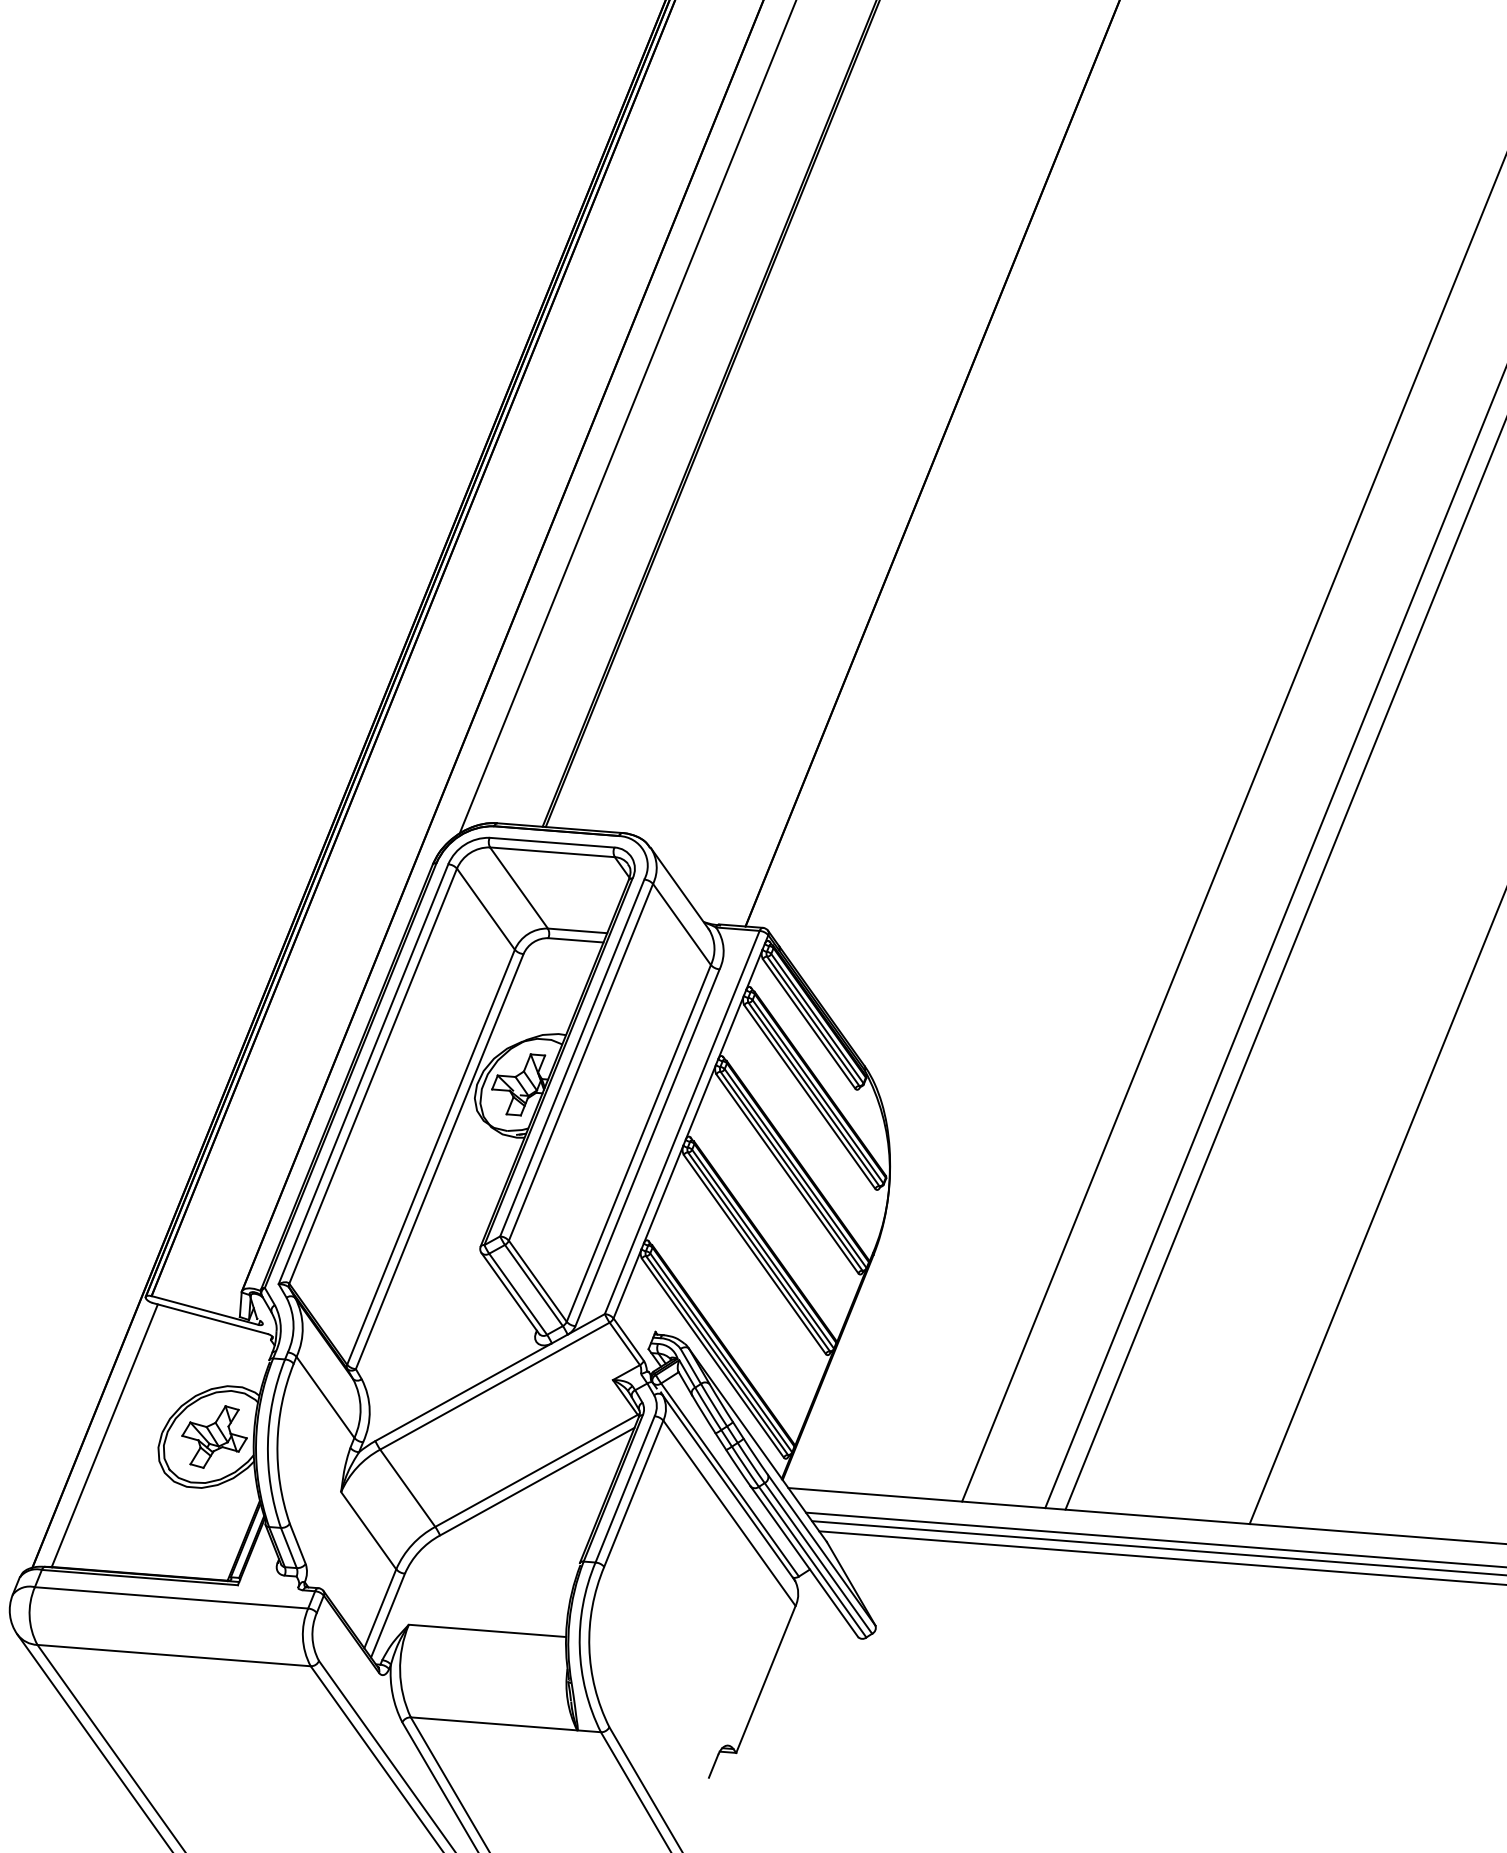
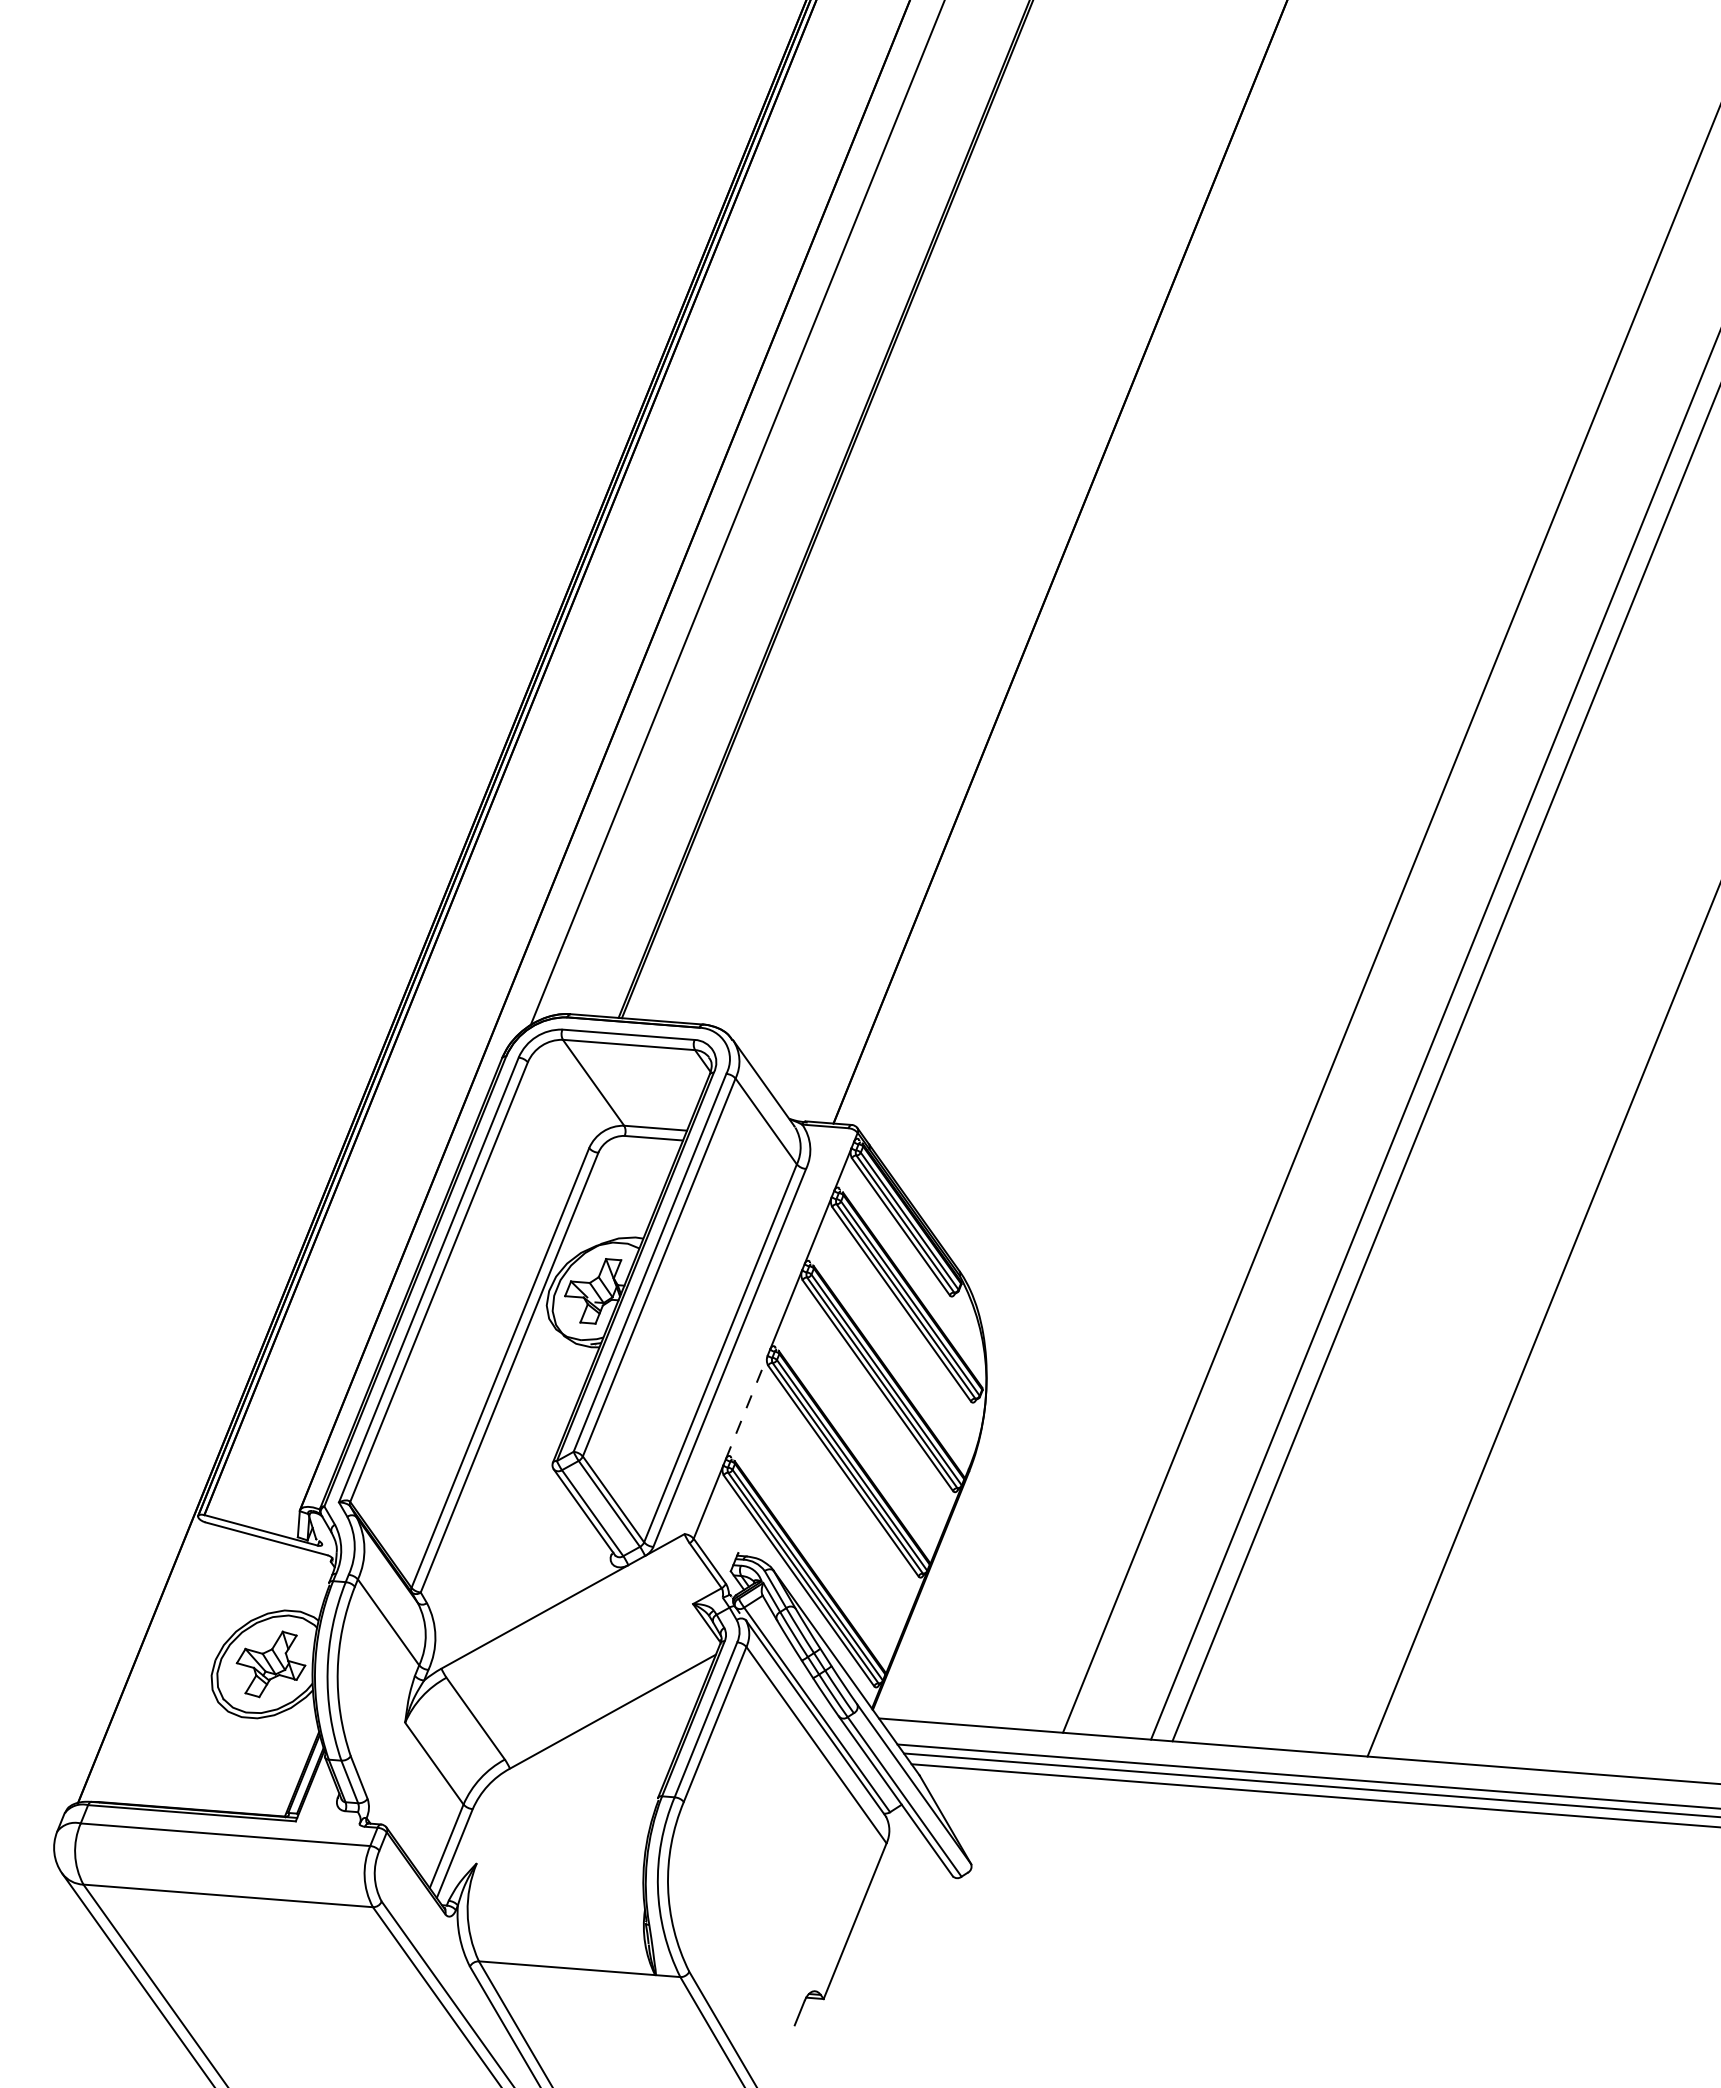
line: (485, 909) -> (558, 1105), removed
line: (682, 1122) -> (766, 1331), removed
line: (663, 1194) -> (746, 1407), solid -> dashed
line: (494, 1386) -> (567, 1610), removed
line: (104, 1435) -> (154, 1662), removed
line: (535, 1470) -> (611, 1699), removed
line: (818, 1557) -> (910, 1792), removed
line: (486, 1630) -> (559, 1869), removed

